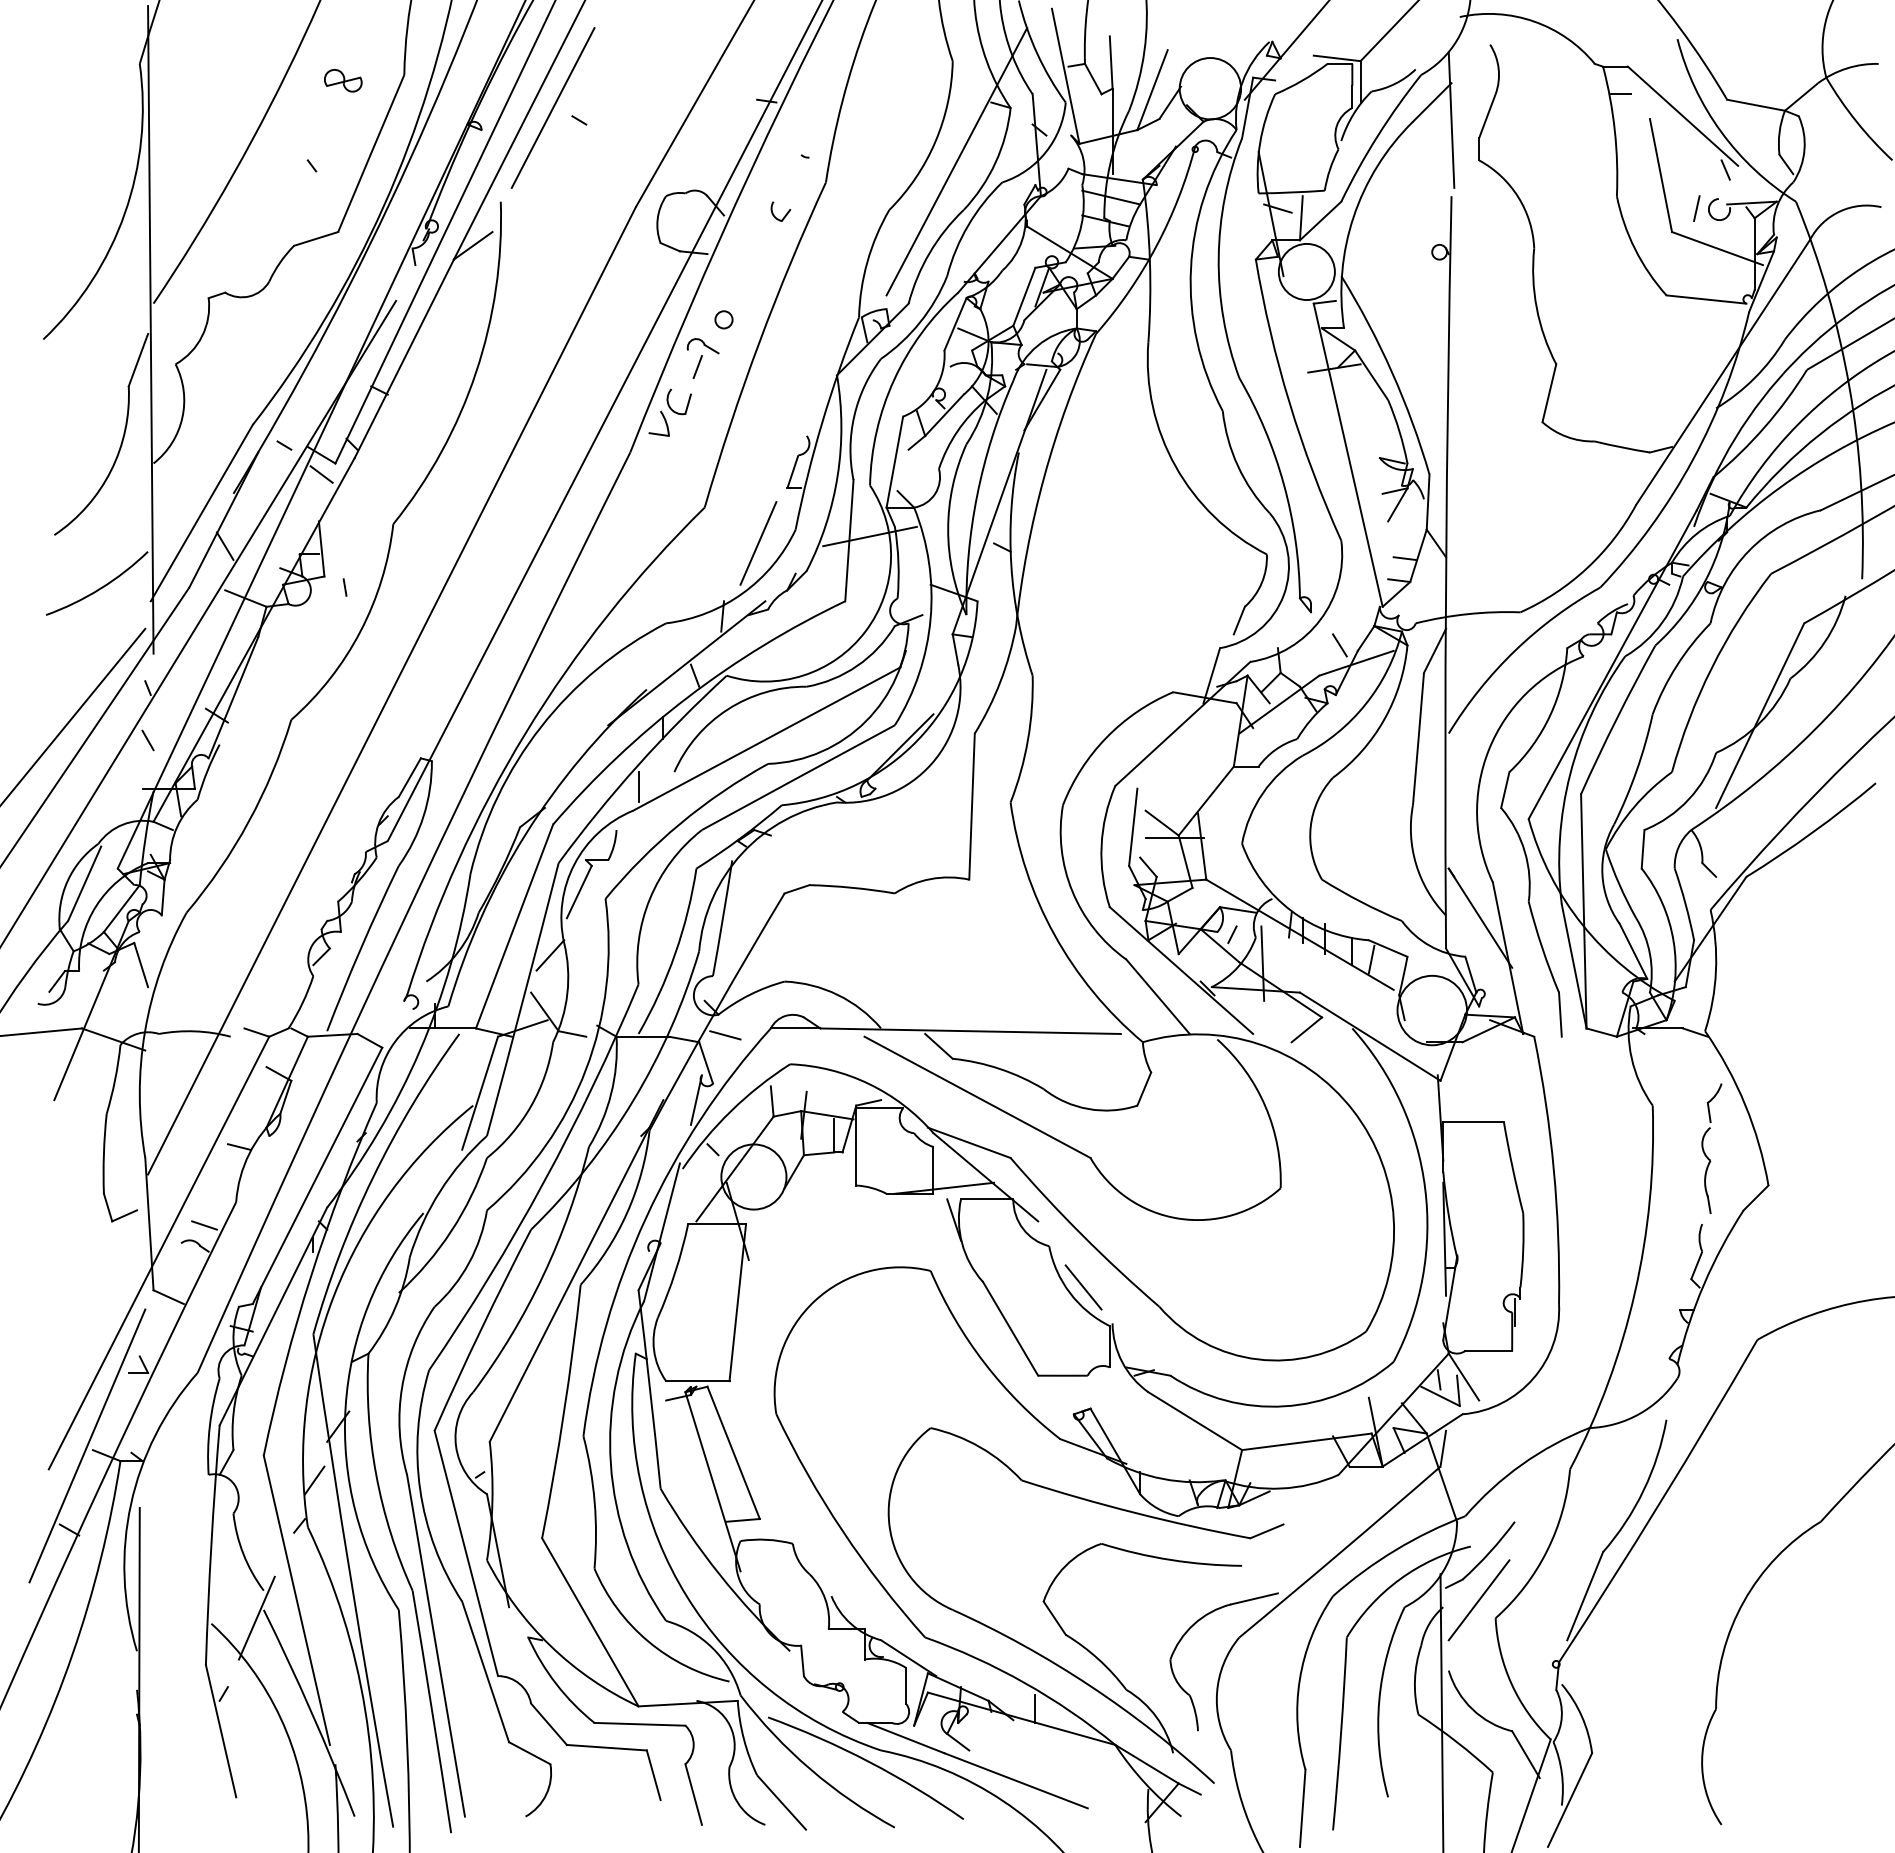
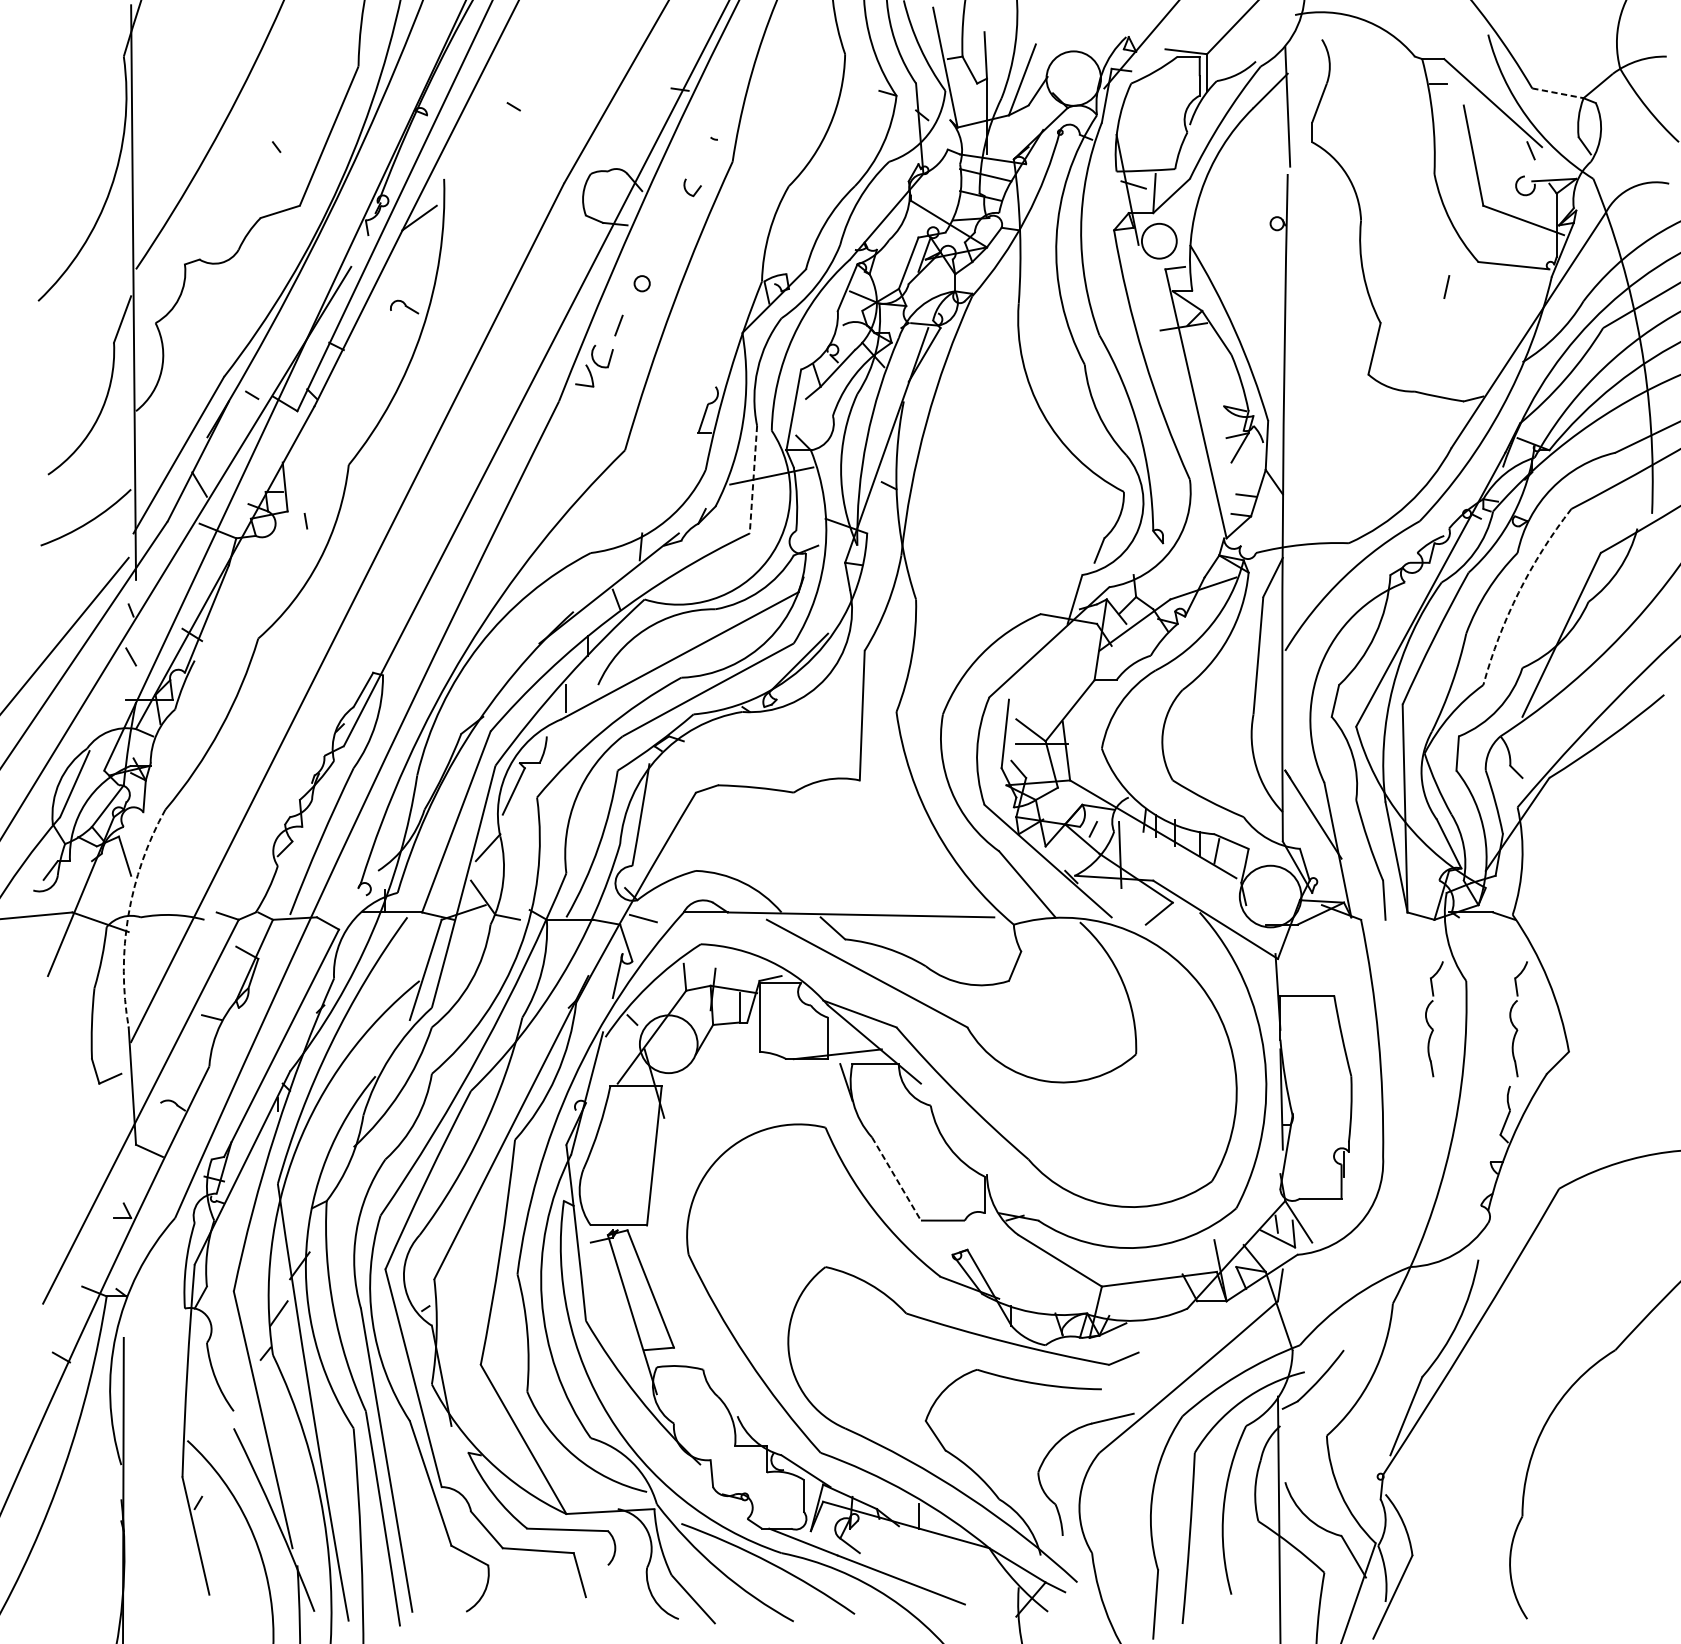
part: (343, 80) -> (304, 71), removed
line: (1756, 105) -> (1558, 93), solid -> dashed
line: (552, 107) -> (490, 95), removed
line: (956, 161) -> (848, 143), removed
line: (1696, 208) -> (1446, 286), moved
circle: (1306, 271) -> (1159, 240), size x0.7
part: (702, 346) -> (403, 307), moved
line: (321, 474) -> (285, 420), removed
line: (849, 540) -> (753, 479), solid -> dashed
line: (758, 543) -> (672, 482), removed
line: (1339, 645) -> (1188, 572), removed
arc: (1711, 668) -> (1518, 593), solid -> dashed
arc: (144, 1031) -> (127, 915), solid -> dashed
part: (1610, 1152) -> (1428, 1022), added
line: (204, 1225) -> (181, 1087), removed
line: (1083, 1287) -> (961, 1142), removed
line: (1010, 1329) -> (896, 1179), solid -> dashed
line: (87, 1445) -> (77, 1282), removed
line: (1478, 1600) -> (1311, 1420), removed
line: (256, 1617) -> (227, 1435), removed
line: (693, 1794) -> (615, 1592), removed

